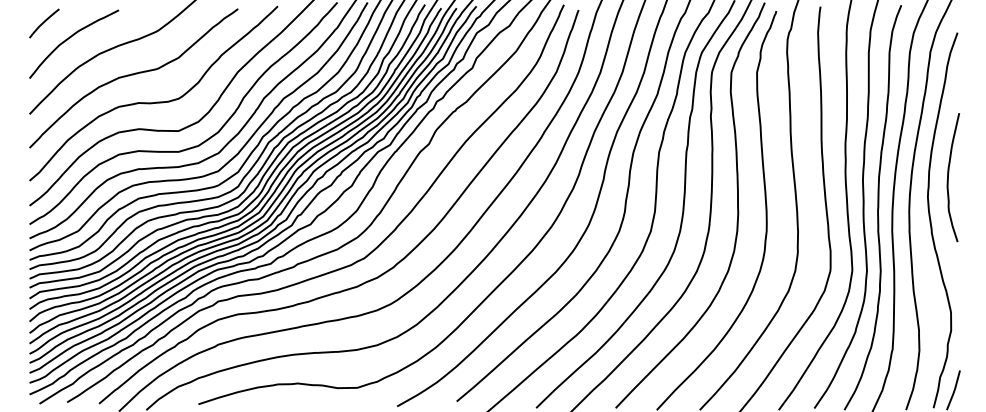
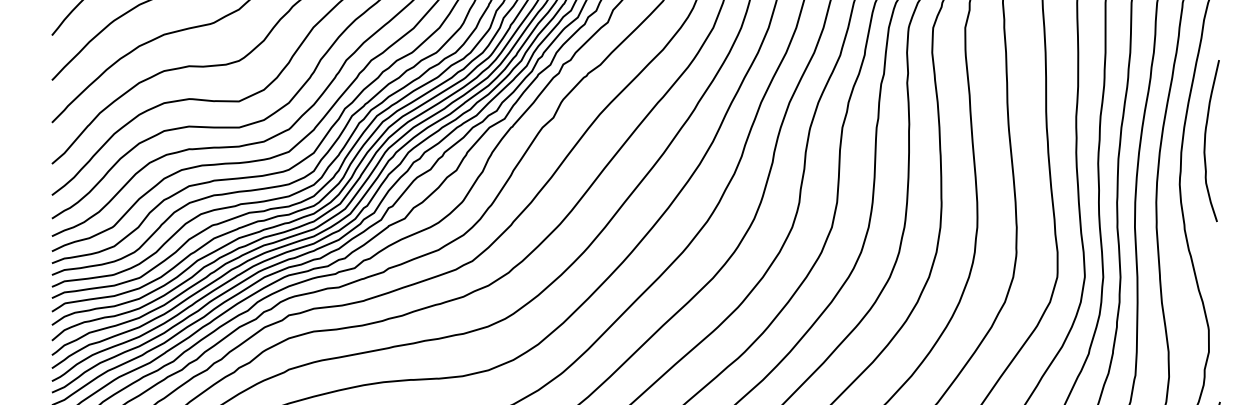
curve: (948, 177) -> (1205, 140), moved

